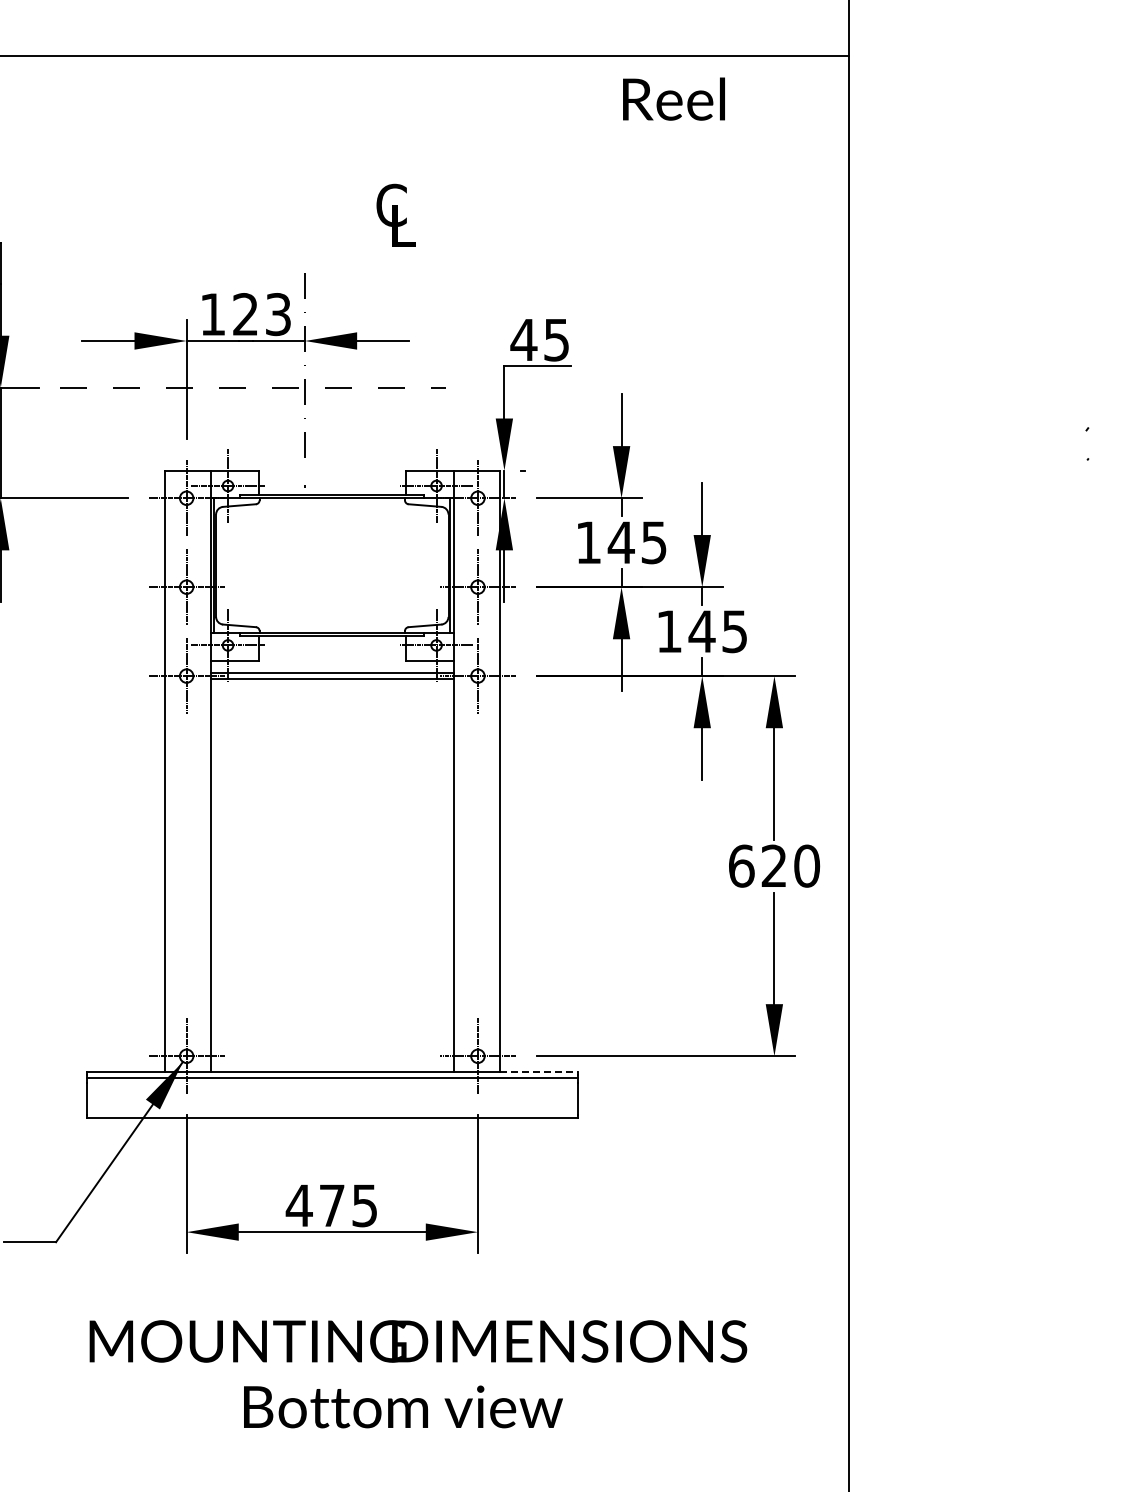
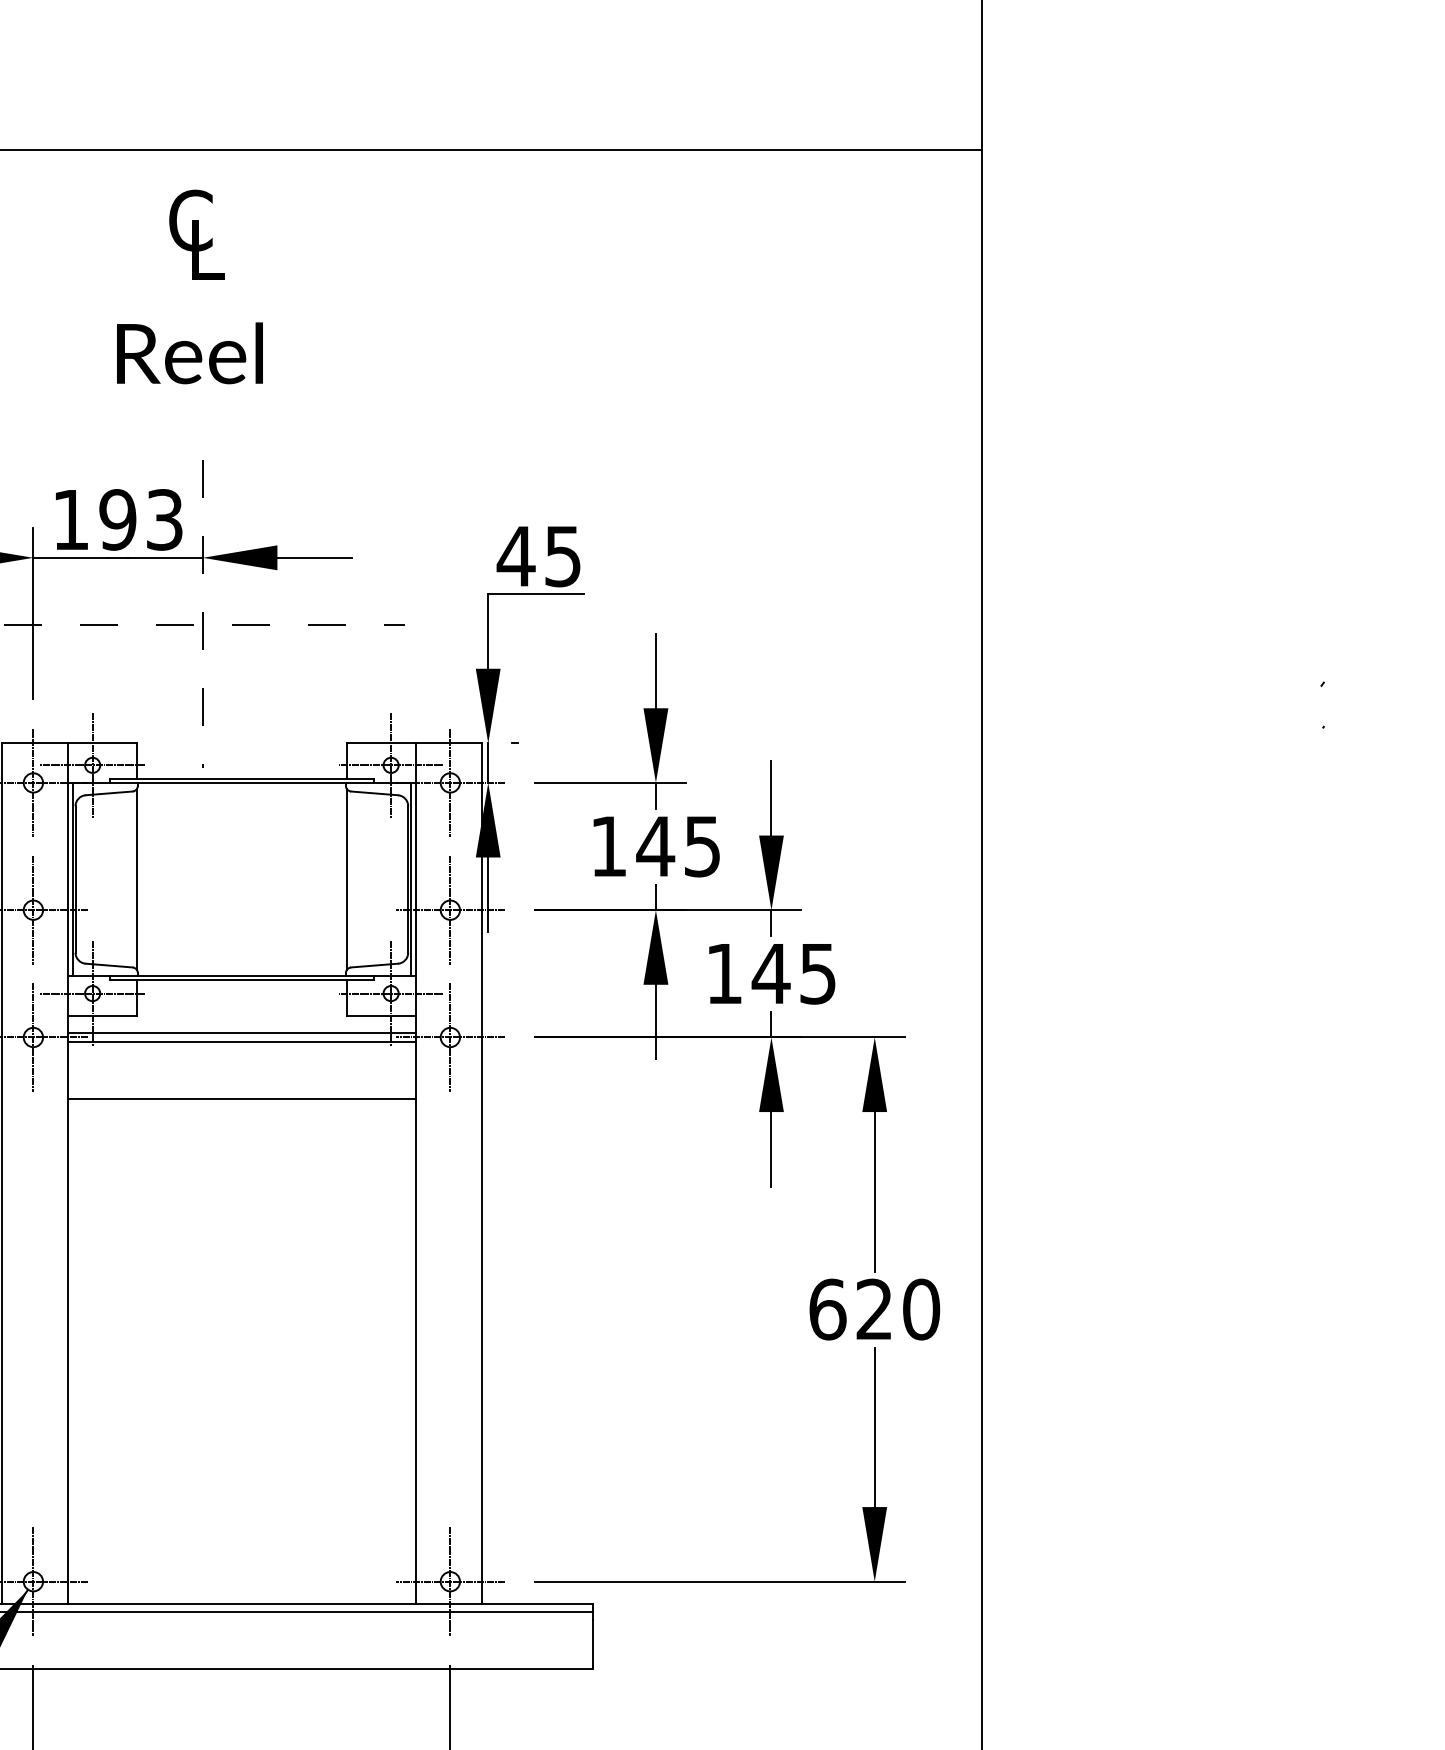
text: (673, 98) -> (189, 352), moved
text: (395, 214) -> (196, 233), moved
text: (245, 314) -> (117, 519), 123 -> 193
line: (258, 565) -> (136, 879), added
line: (405, 565) -> (346, 879), added
line: (332, 719) -> (242, 1099), added
line: (538, 1071) -> (537, 1603), dashed -> solid

